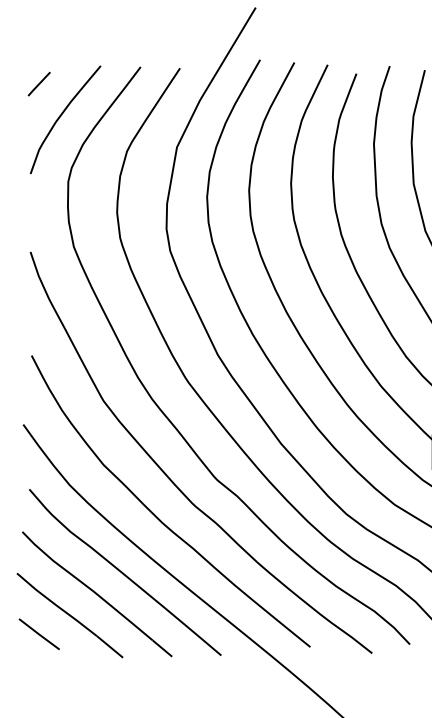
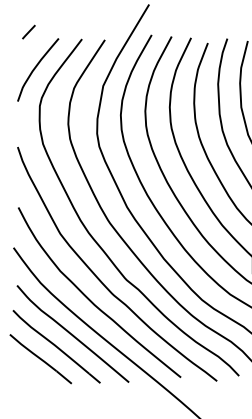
line: (38, 82) -> (28, 31), moved
line: (38, 633) -> (22, 369), removed

